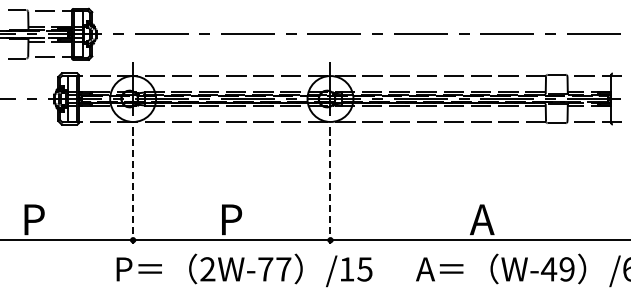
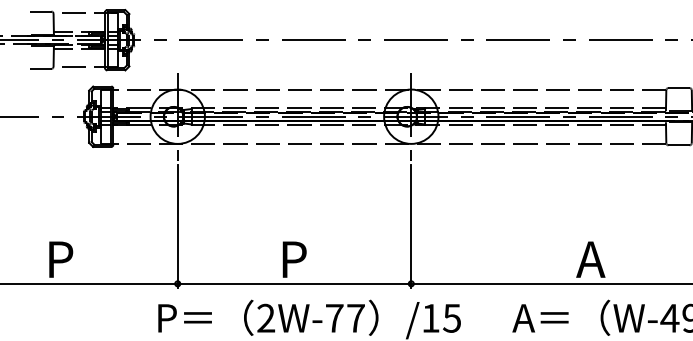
line: (133, 192) -> (178, 227), dashed -> solid
line: (330, 192) -> (411, 227), dashed -> solid

